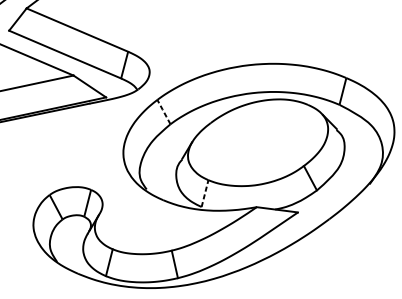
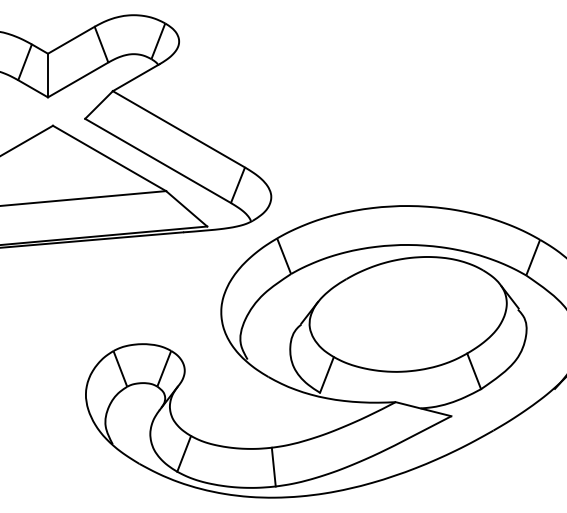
line: (164, 112) -> (284, 256), dashed -> solid
line: (205, 193) -> (327, 374), dashed -> solid

